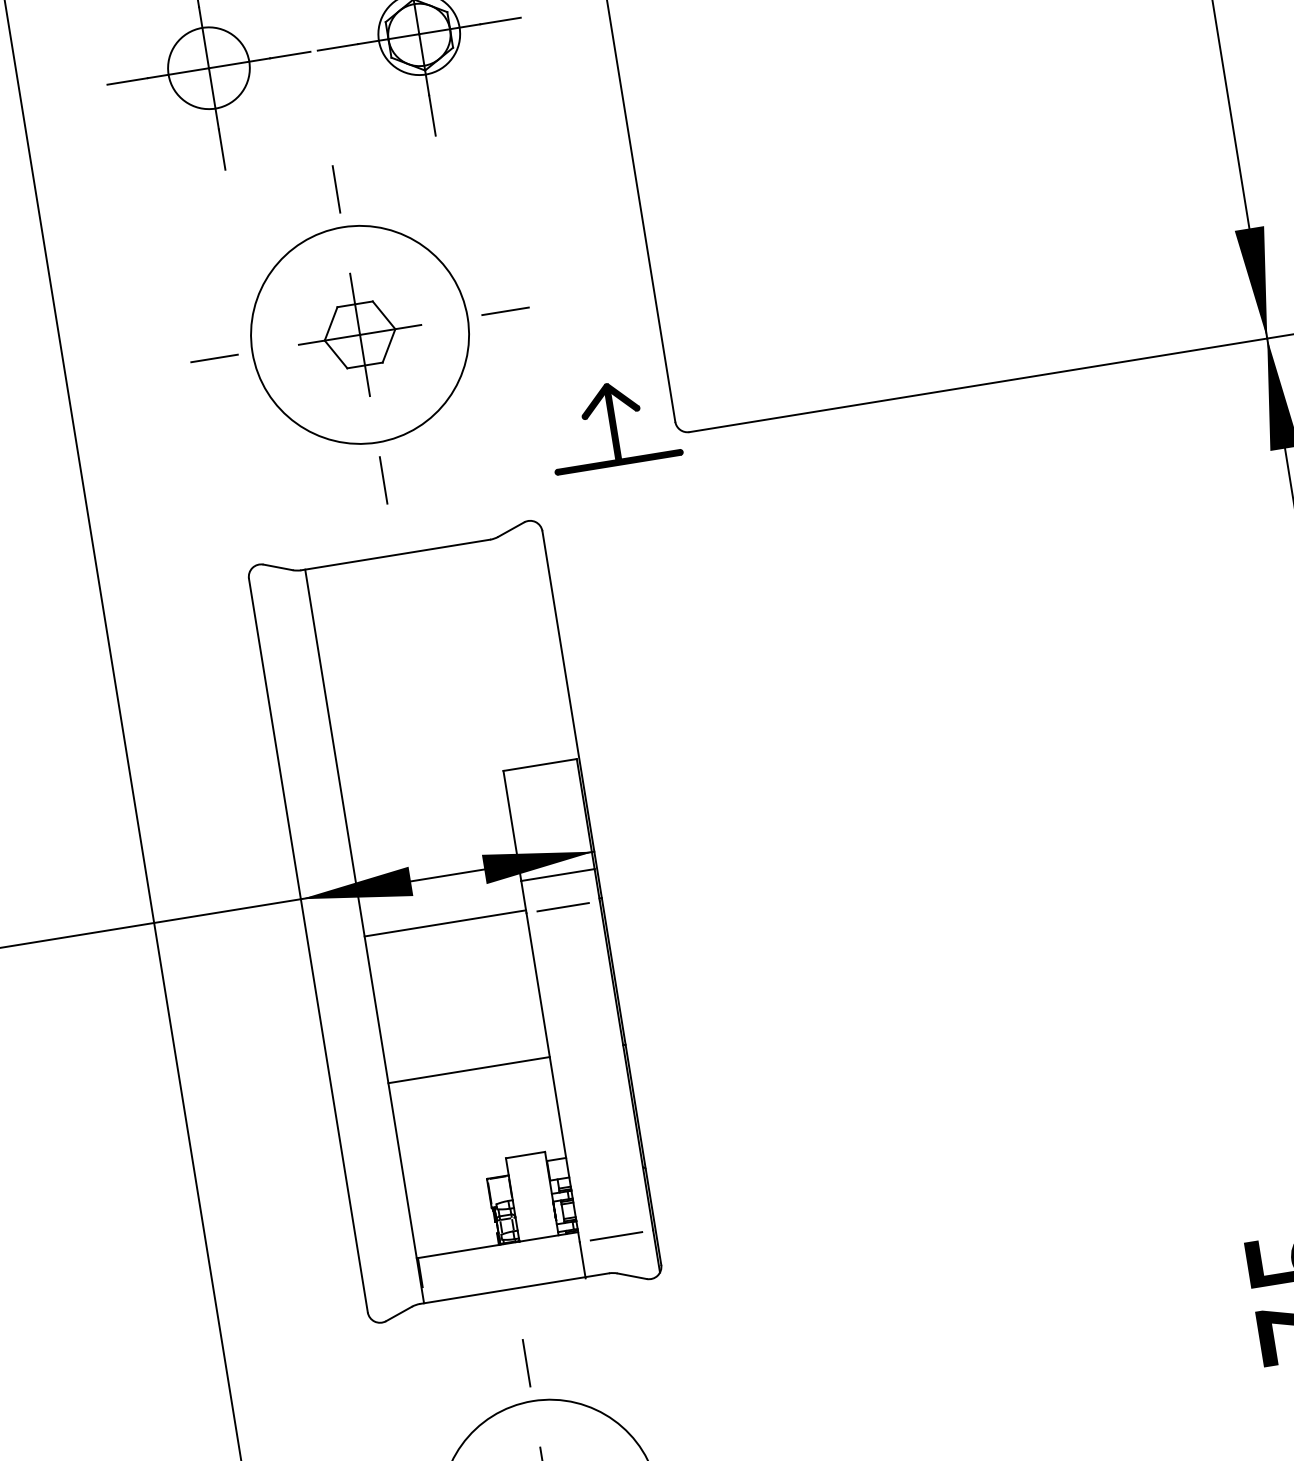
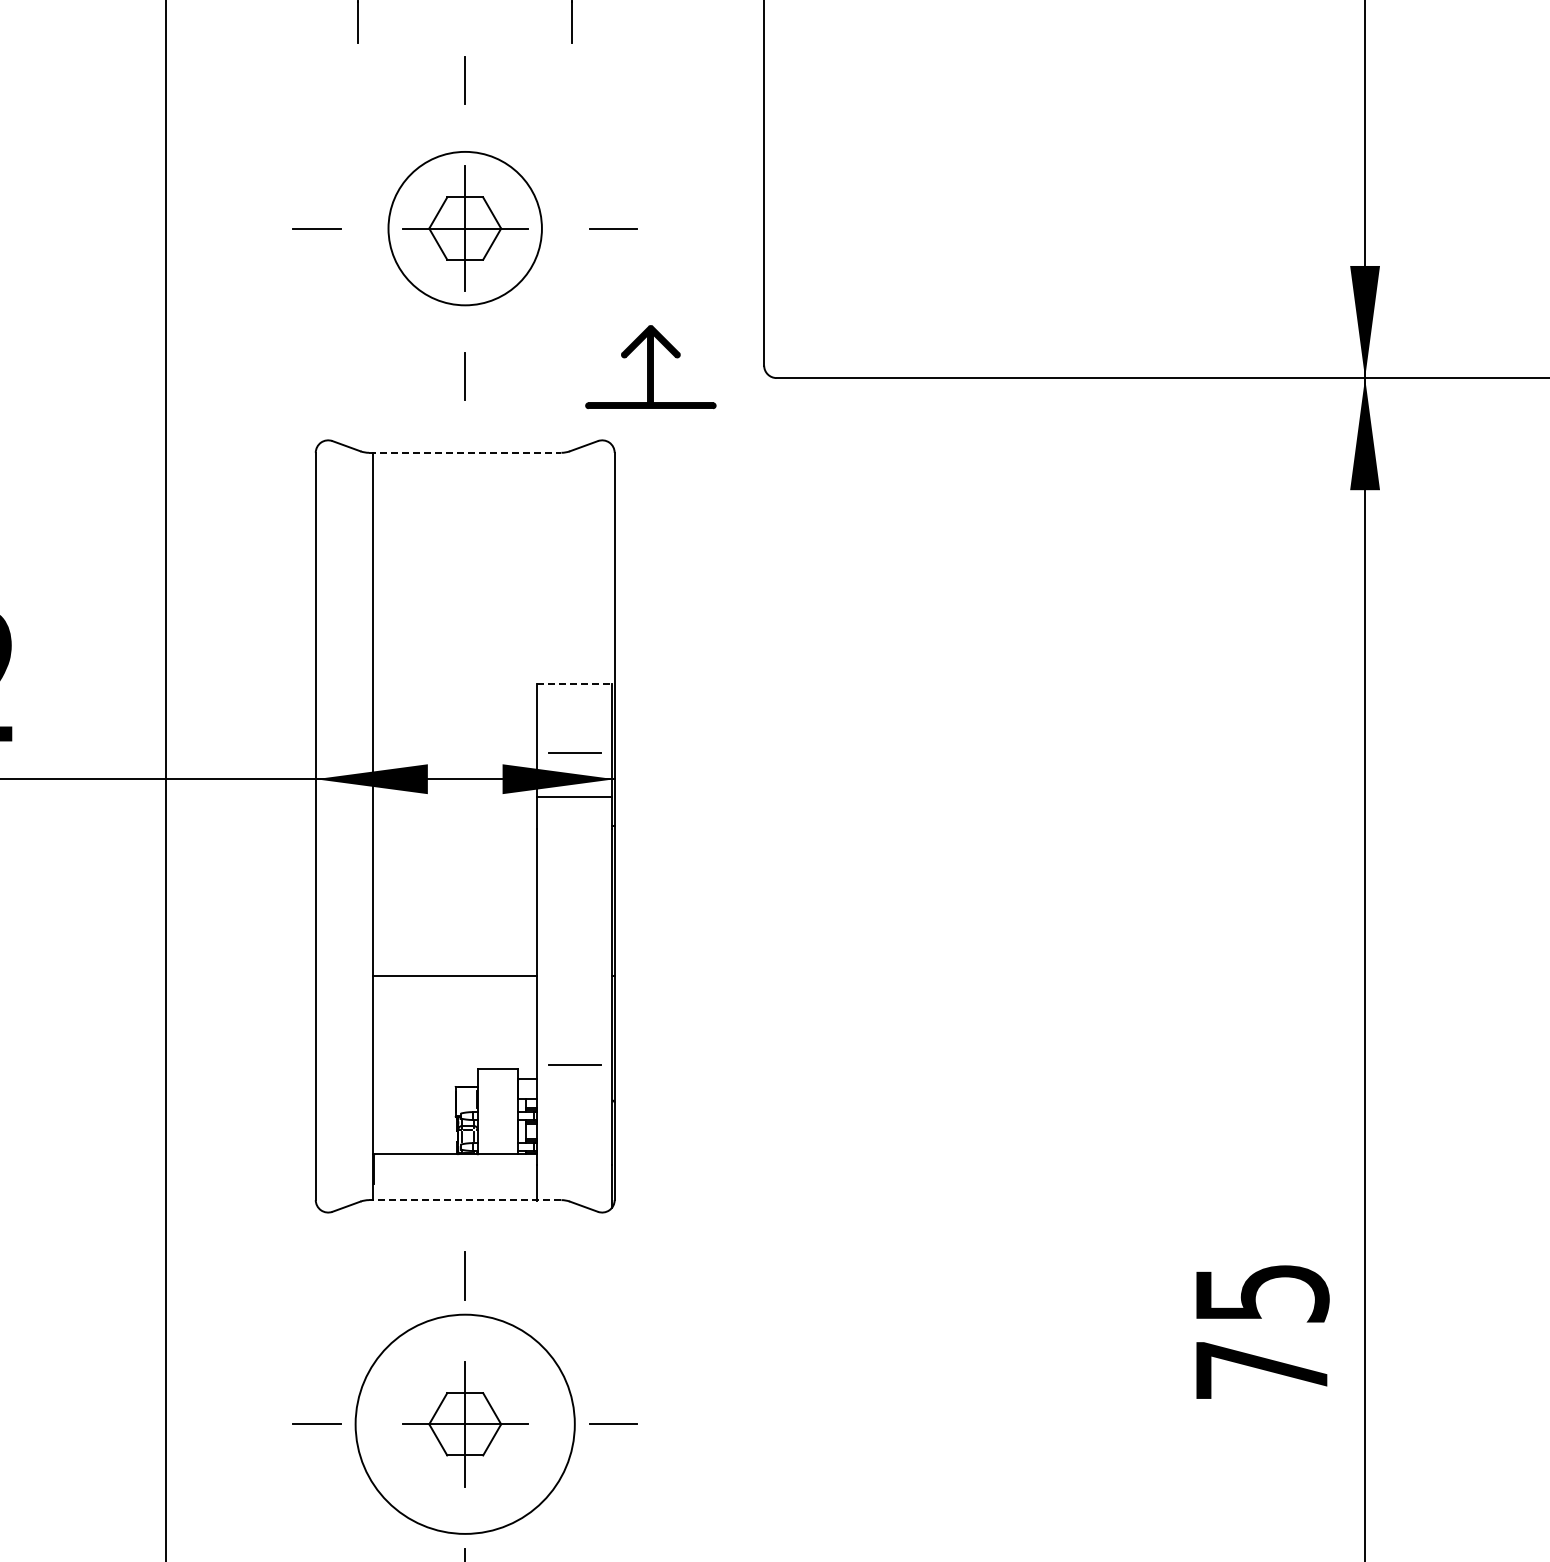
circle: (359, 334) -> (464, 228), size x0.7
part: (612, 424) -> (650, 367), moved
line: (395, 554) -> (465, 452), solid -> dashed
line: (540, 764) -> (575, 684), solid -> dashed
line: (562, 906) -> (574, 752), moved
line: (445, 923) -> (455, 826), removed
line: (616, 1236) -> (574, 1064), moved
line: (513, 1289) -> (464, 1200), solid -> dashed

